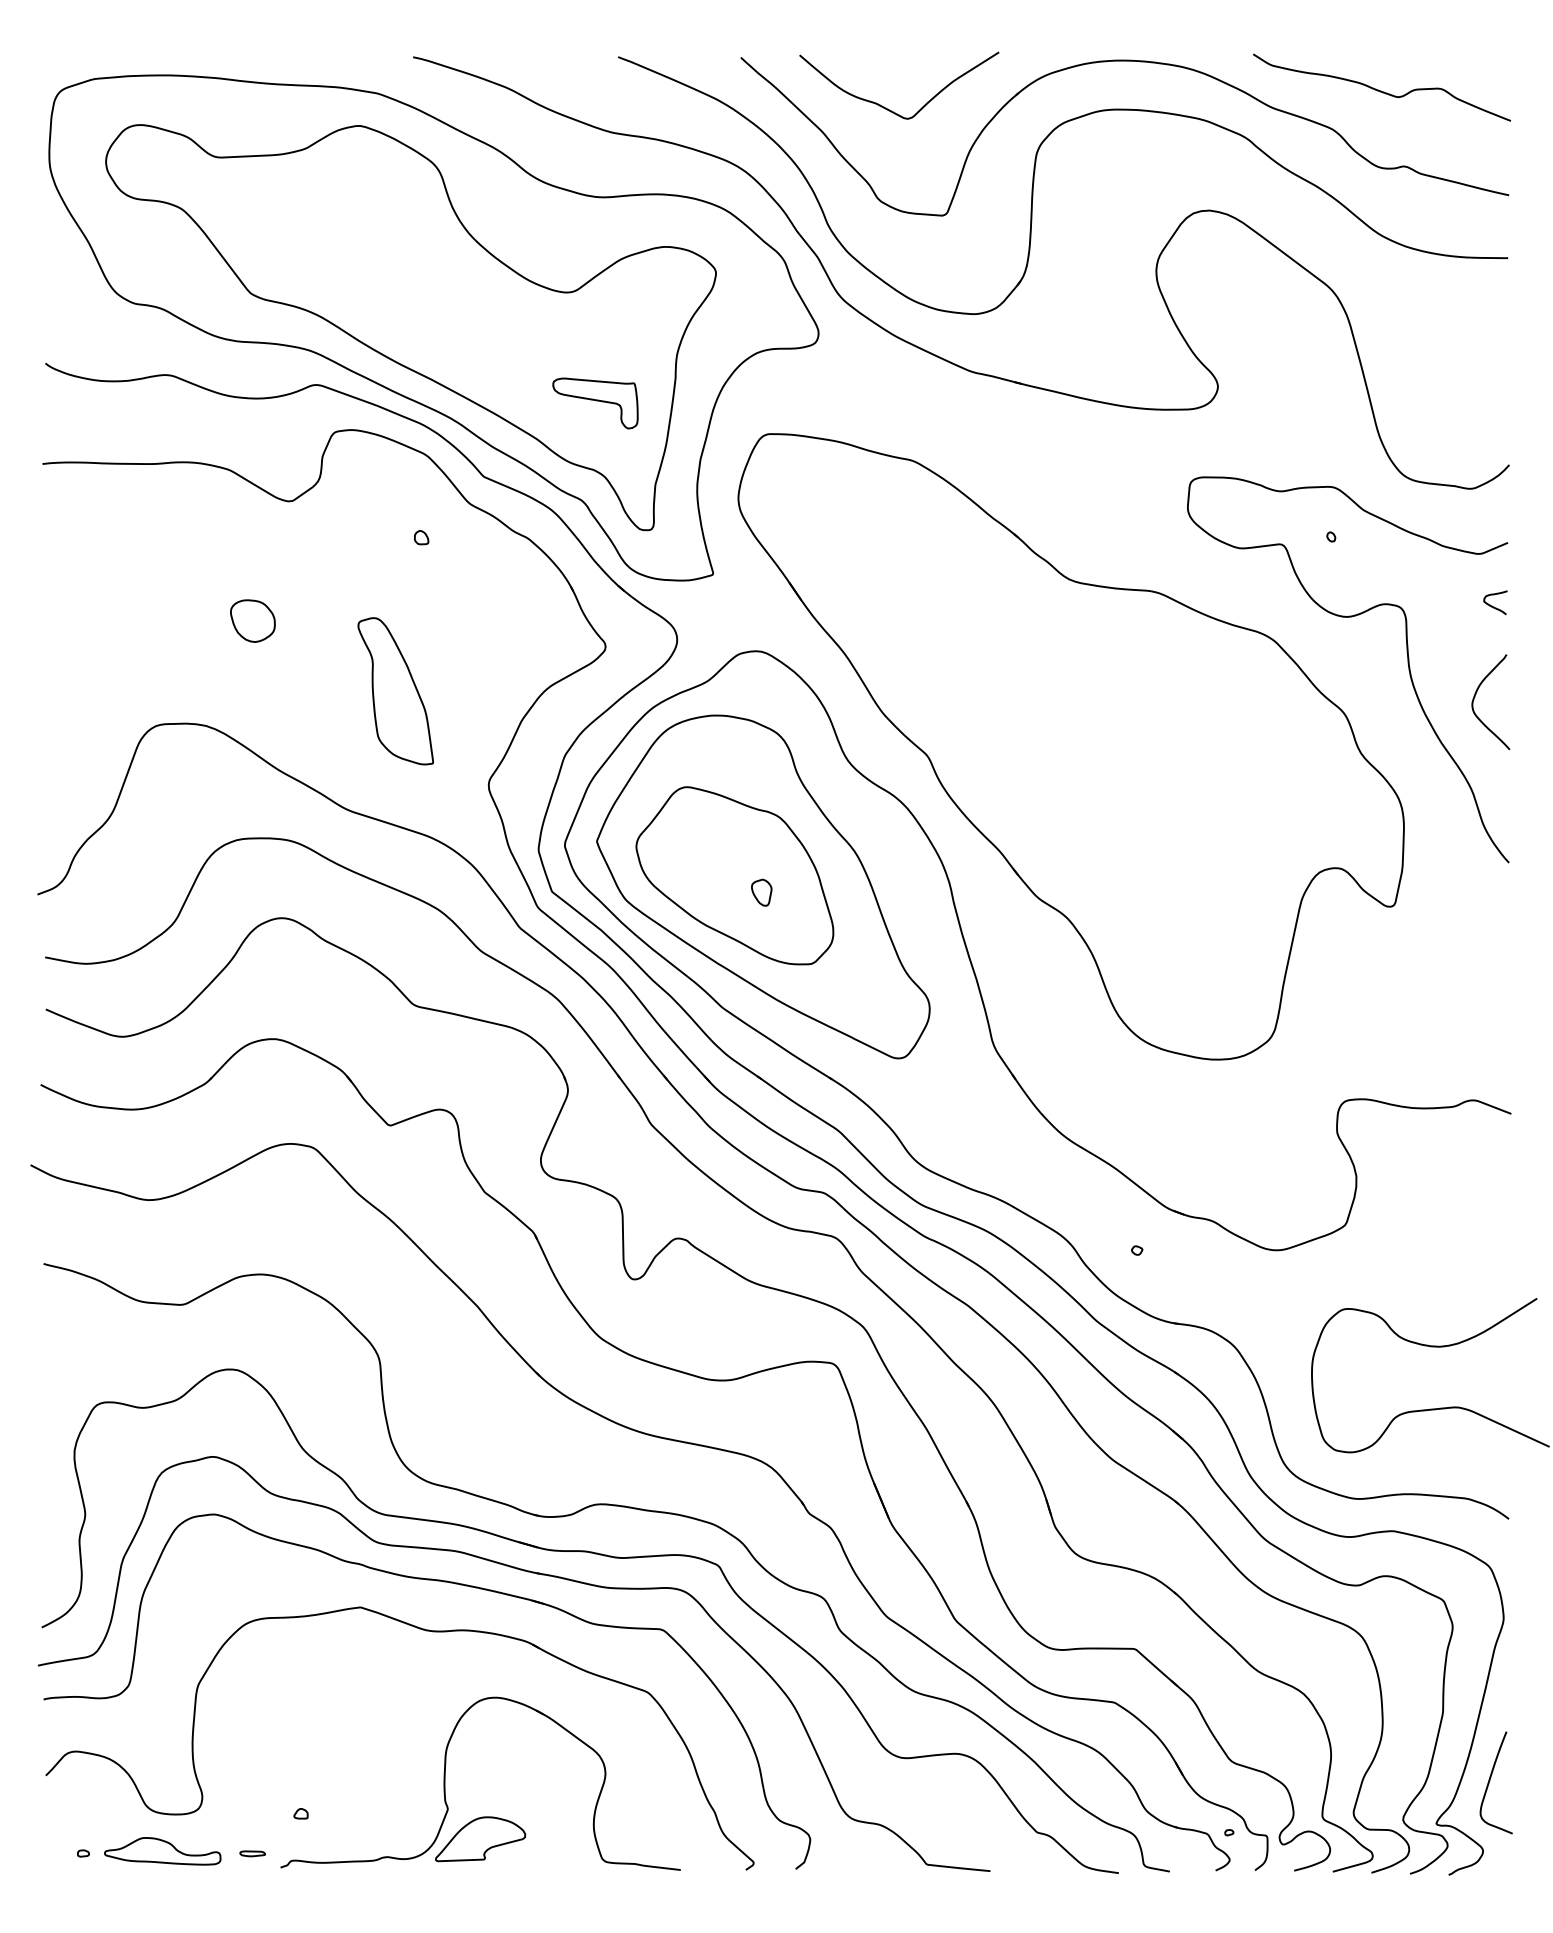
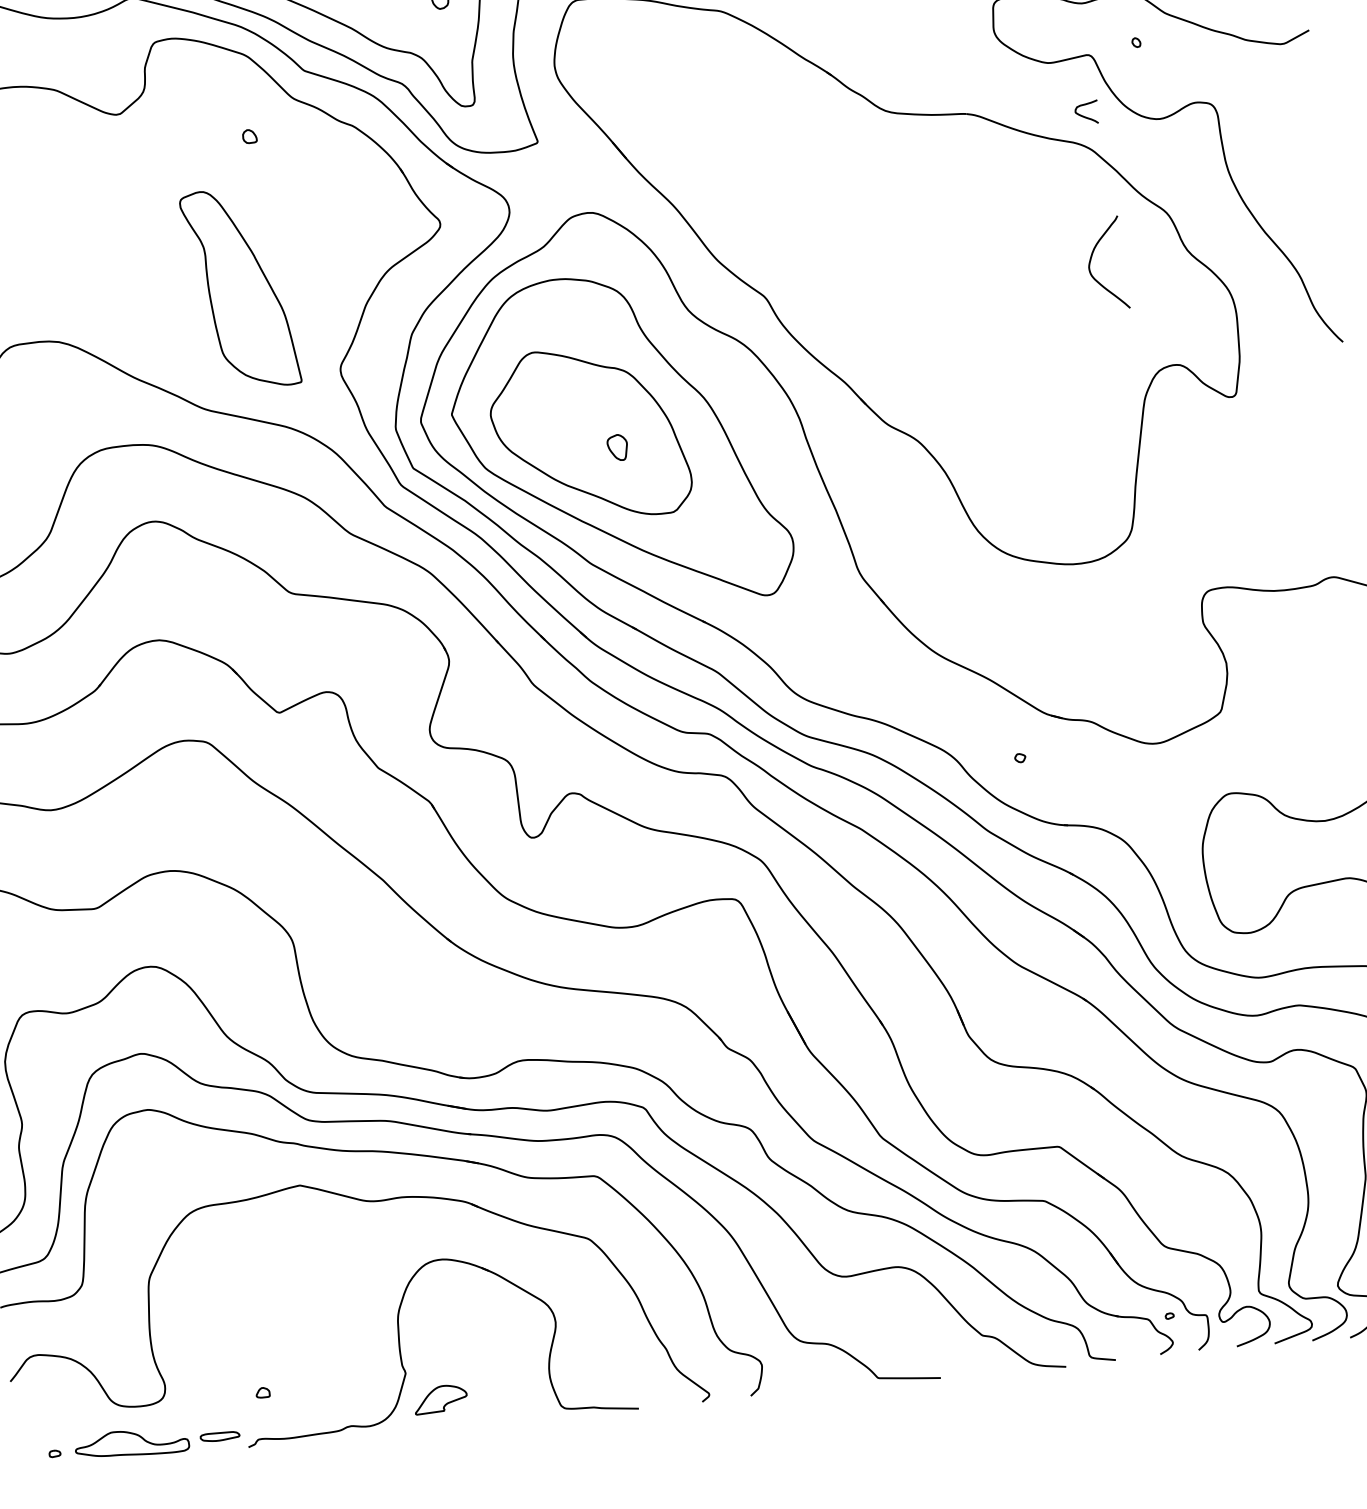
curve: (1494, 606) -> (1086, 116), moved
part: (252, 620) -> (93, 234), removed
part: (395, 691) -> (240, 289), size x1.4
curve: (1475, 697) -> (1091, 260), moved
part: (480, 1839) -> (440, 1399), size x0.6
part: (252, 1853) -> (219, 1436), size x1.6

